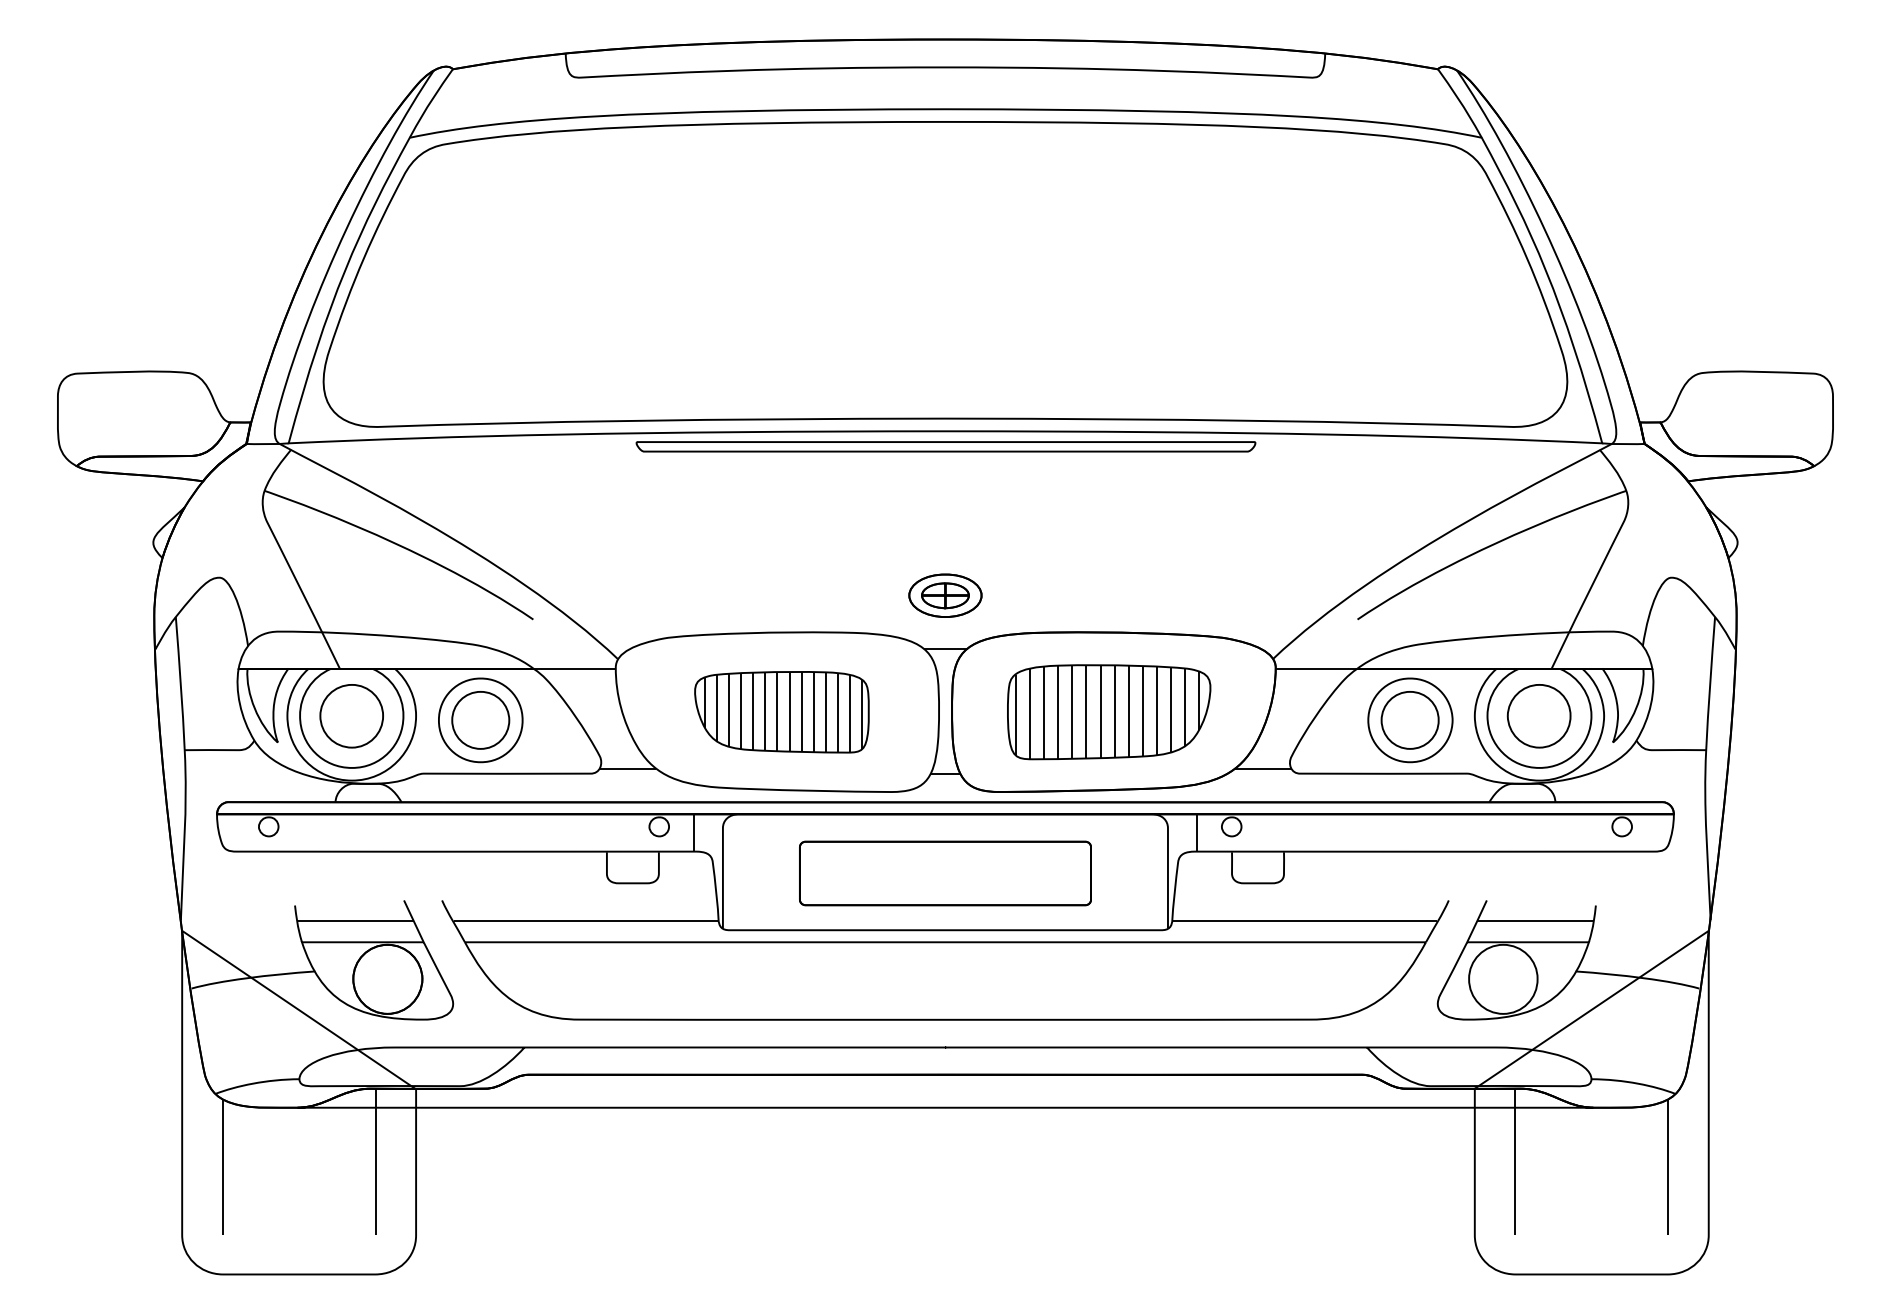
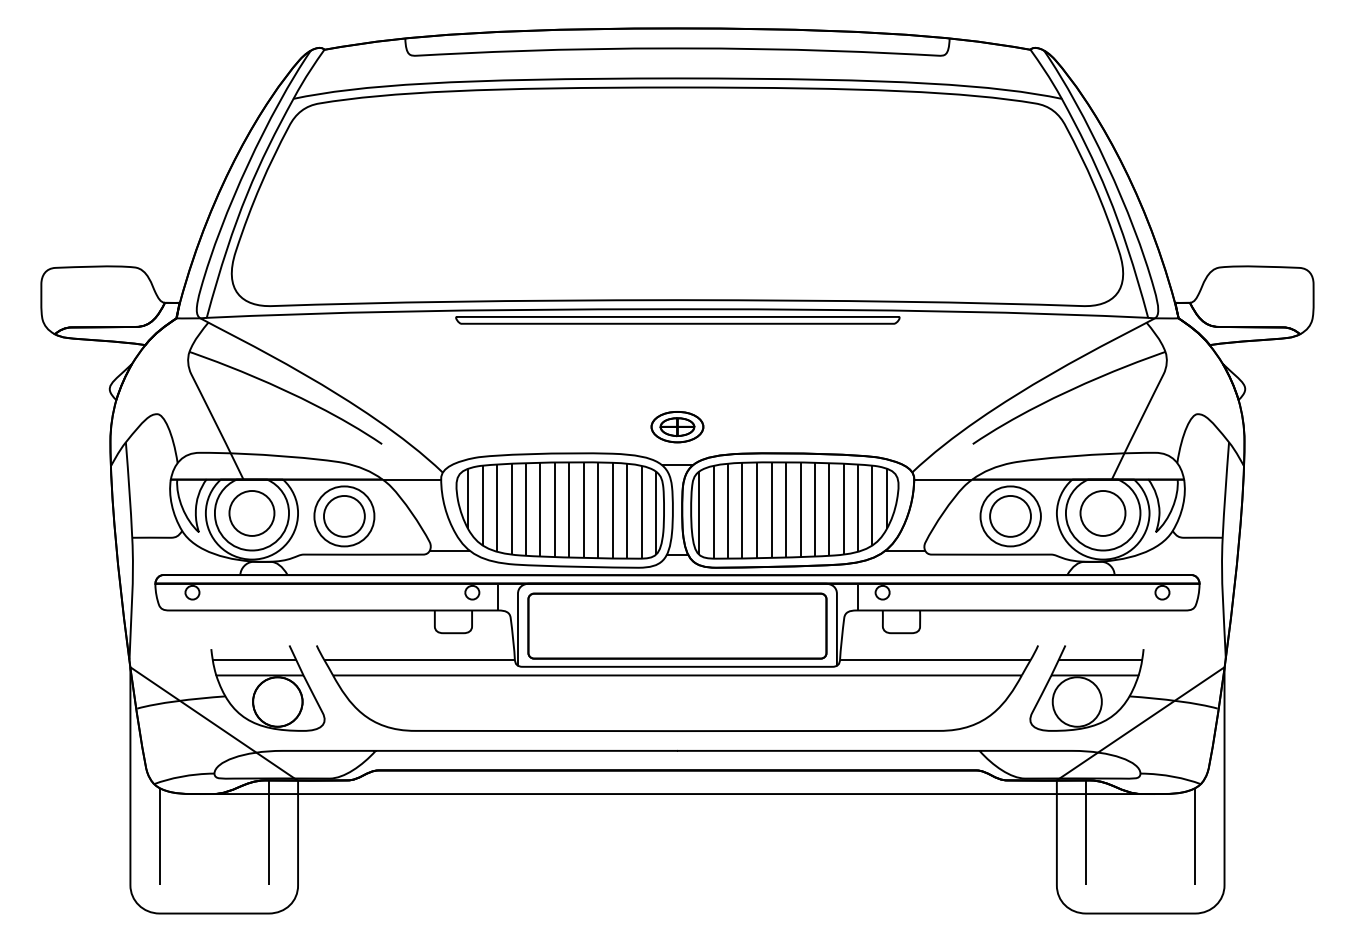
part: (781, 712) -> (559, 510), size x1.67
part: (1108, 712) -> (794, 510), size x1.43
part: (945, 873) -> (677, 626), size x1.43

